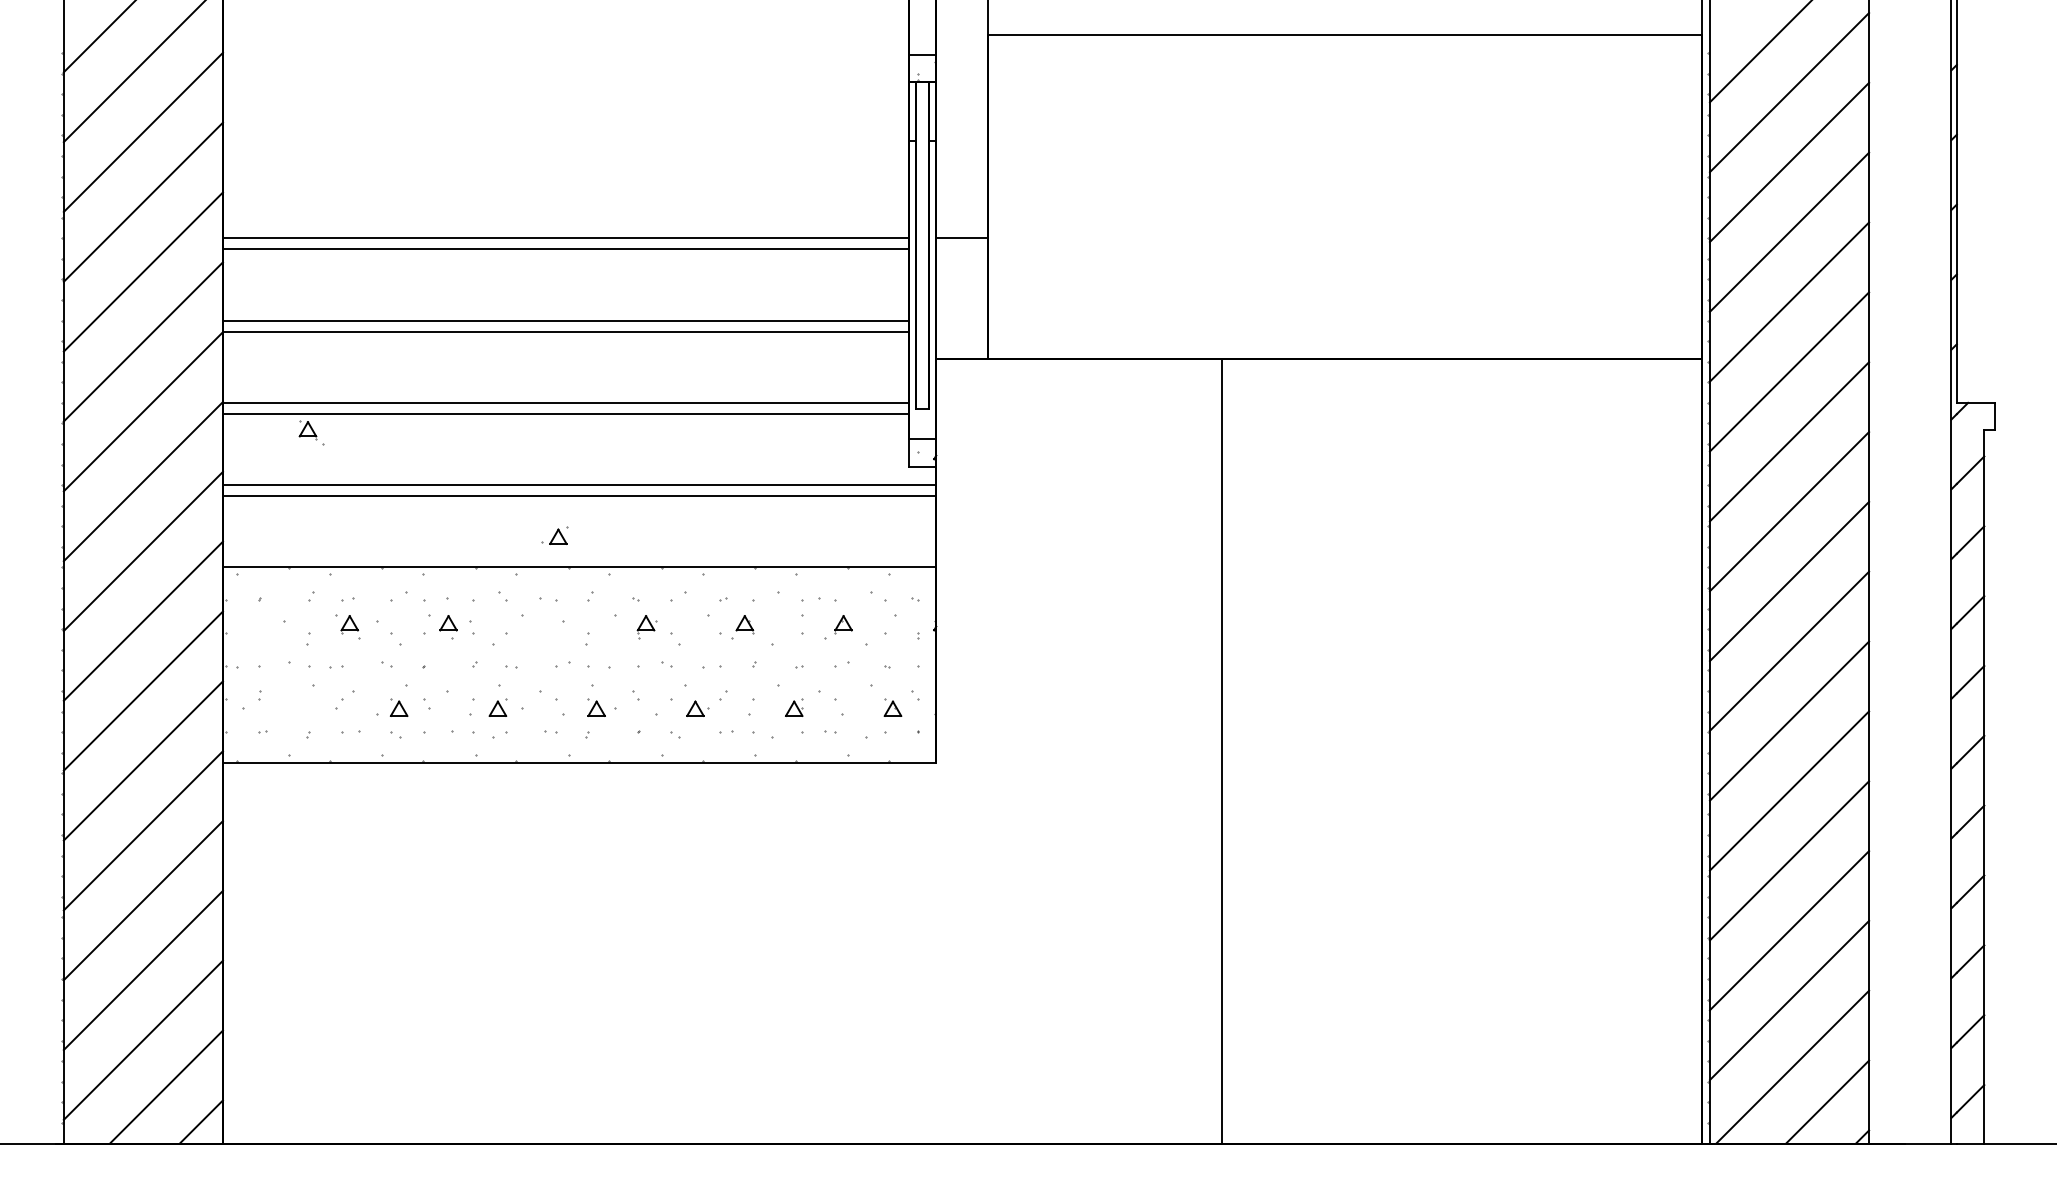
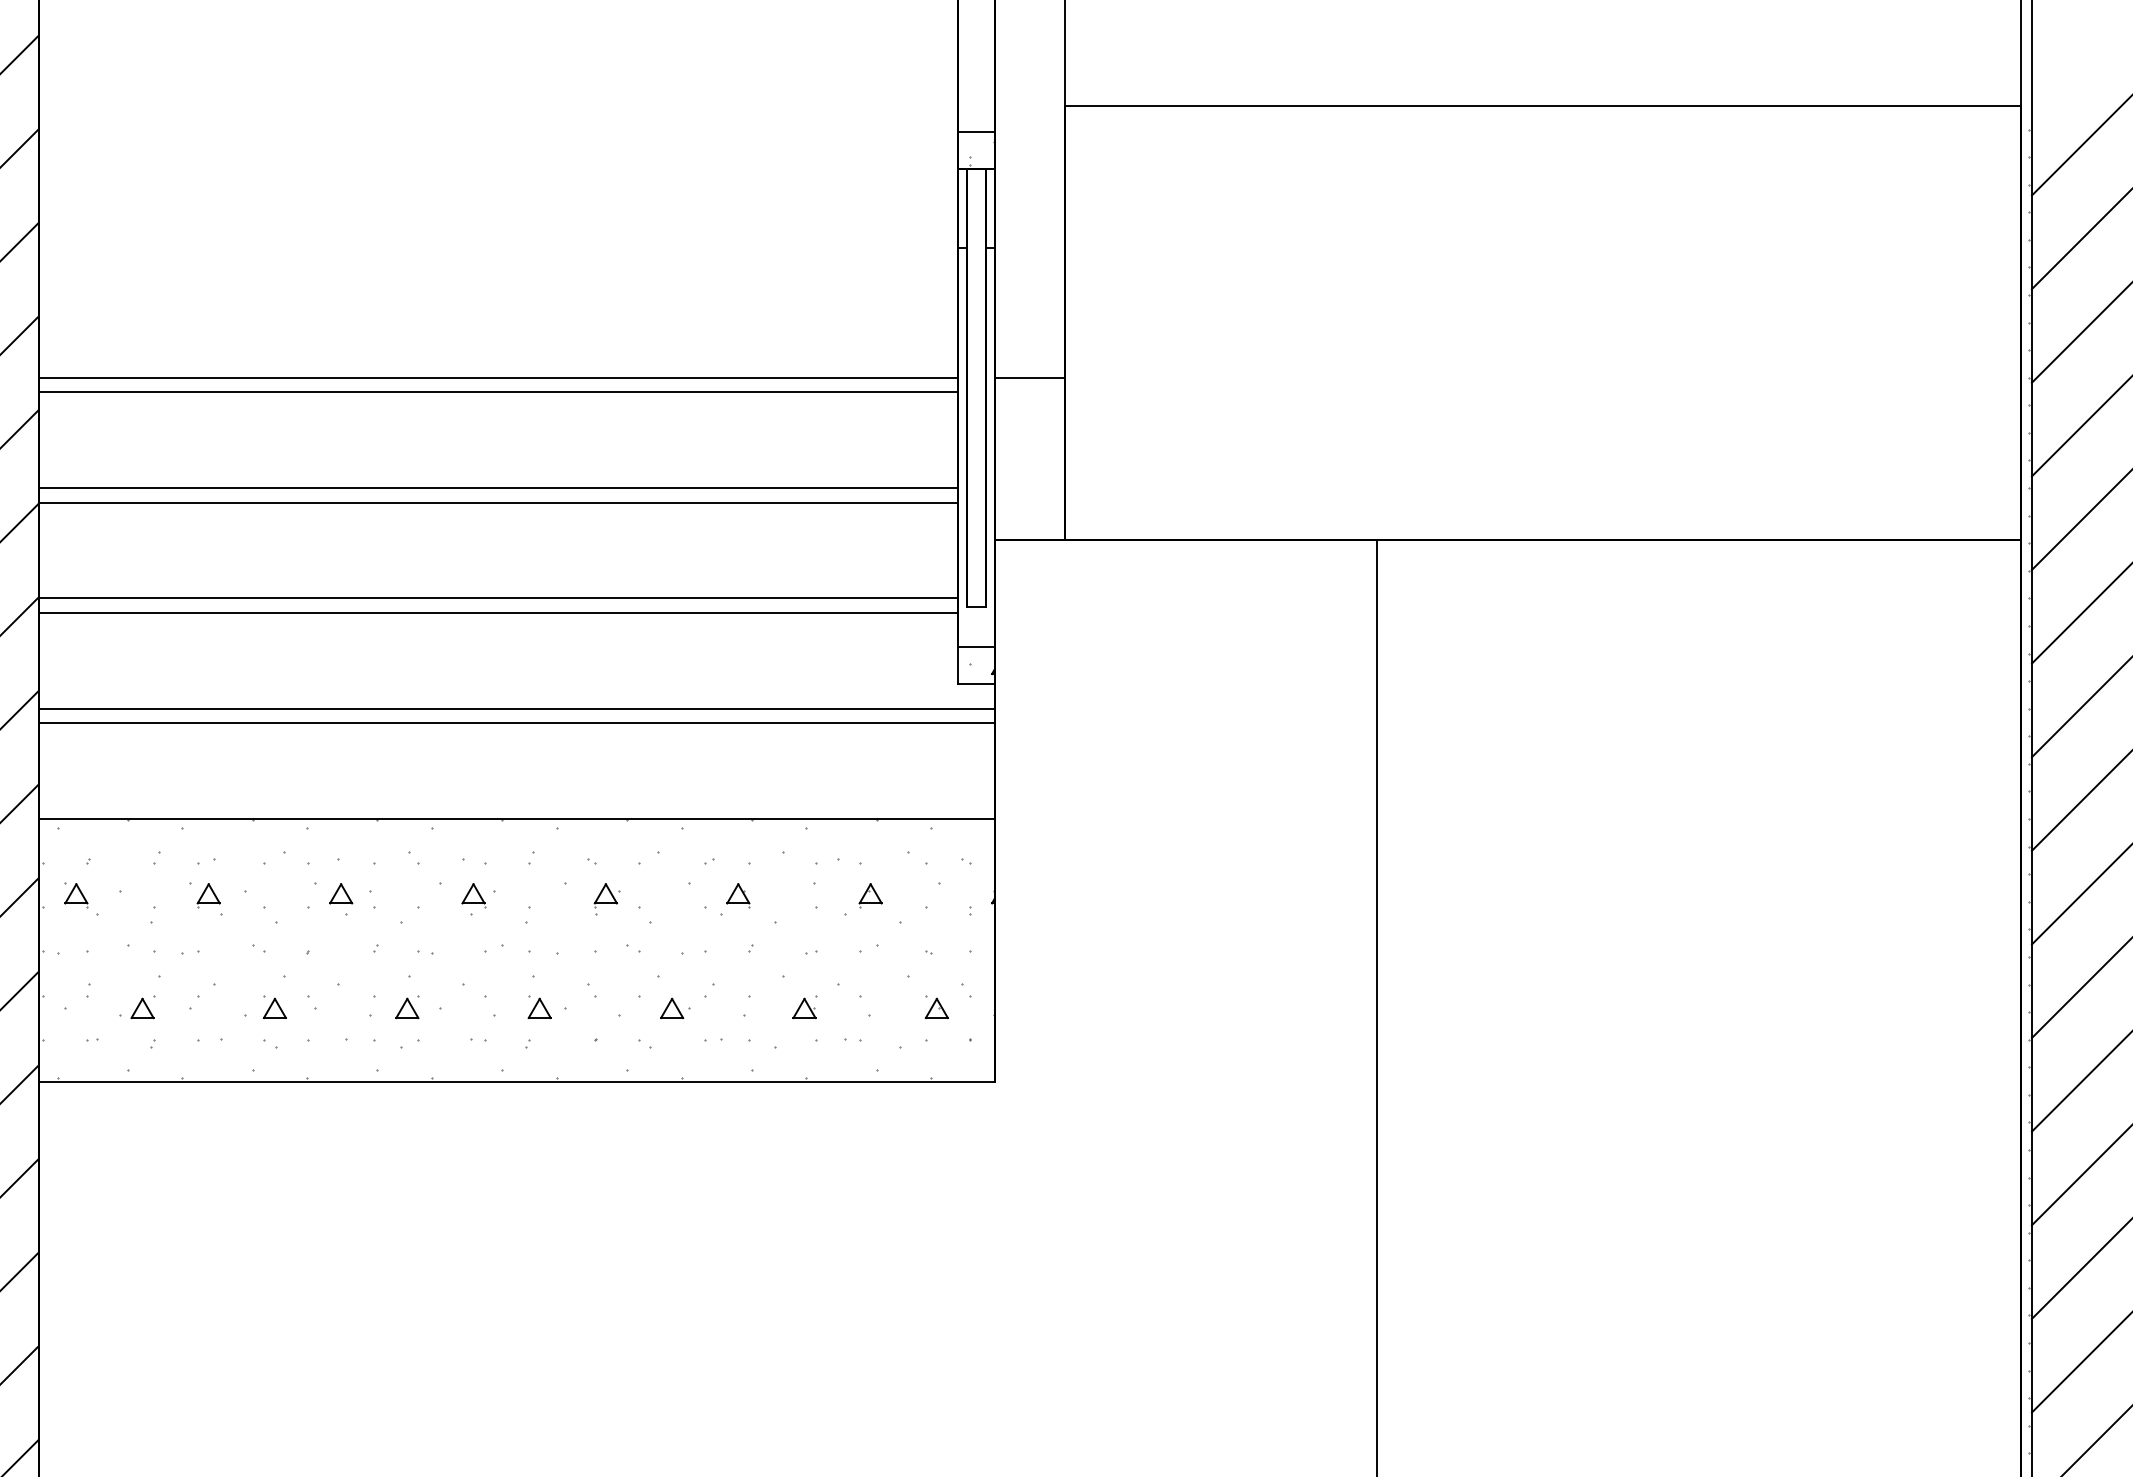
part: (311, 432) -> (81, 898), moved
part: (554, 535) -> (137, 1006), moved
part: (547, 627) -> (473, 899), added

